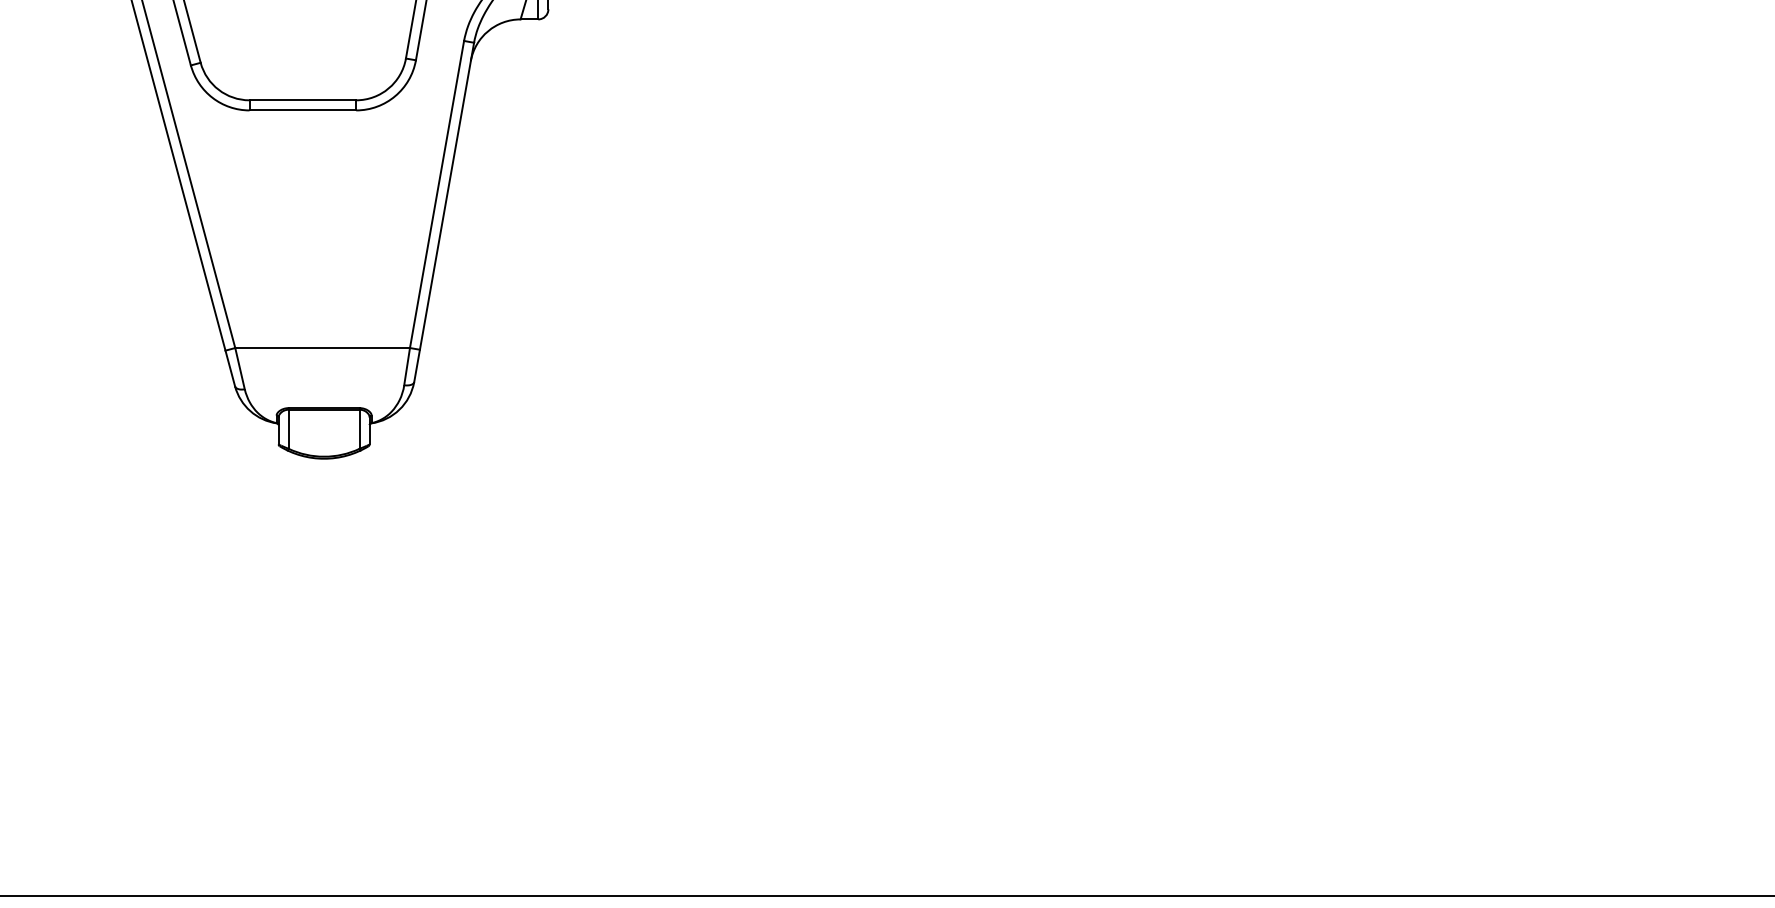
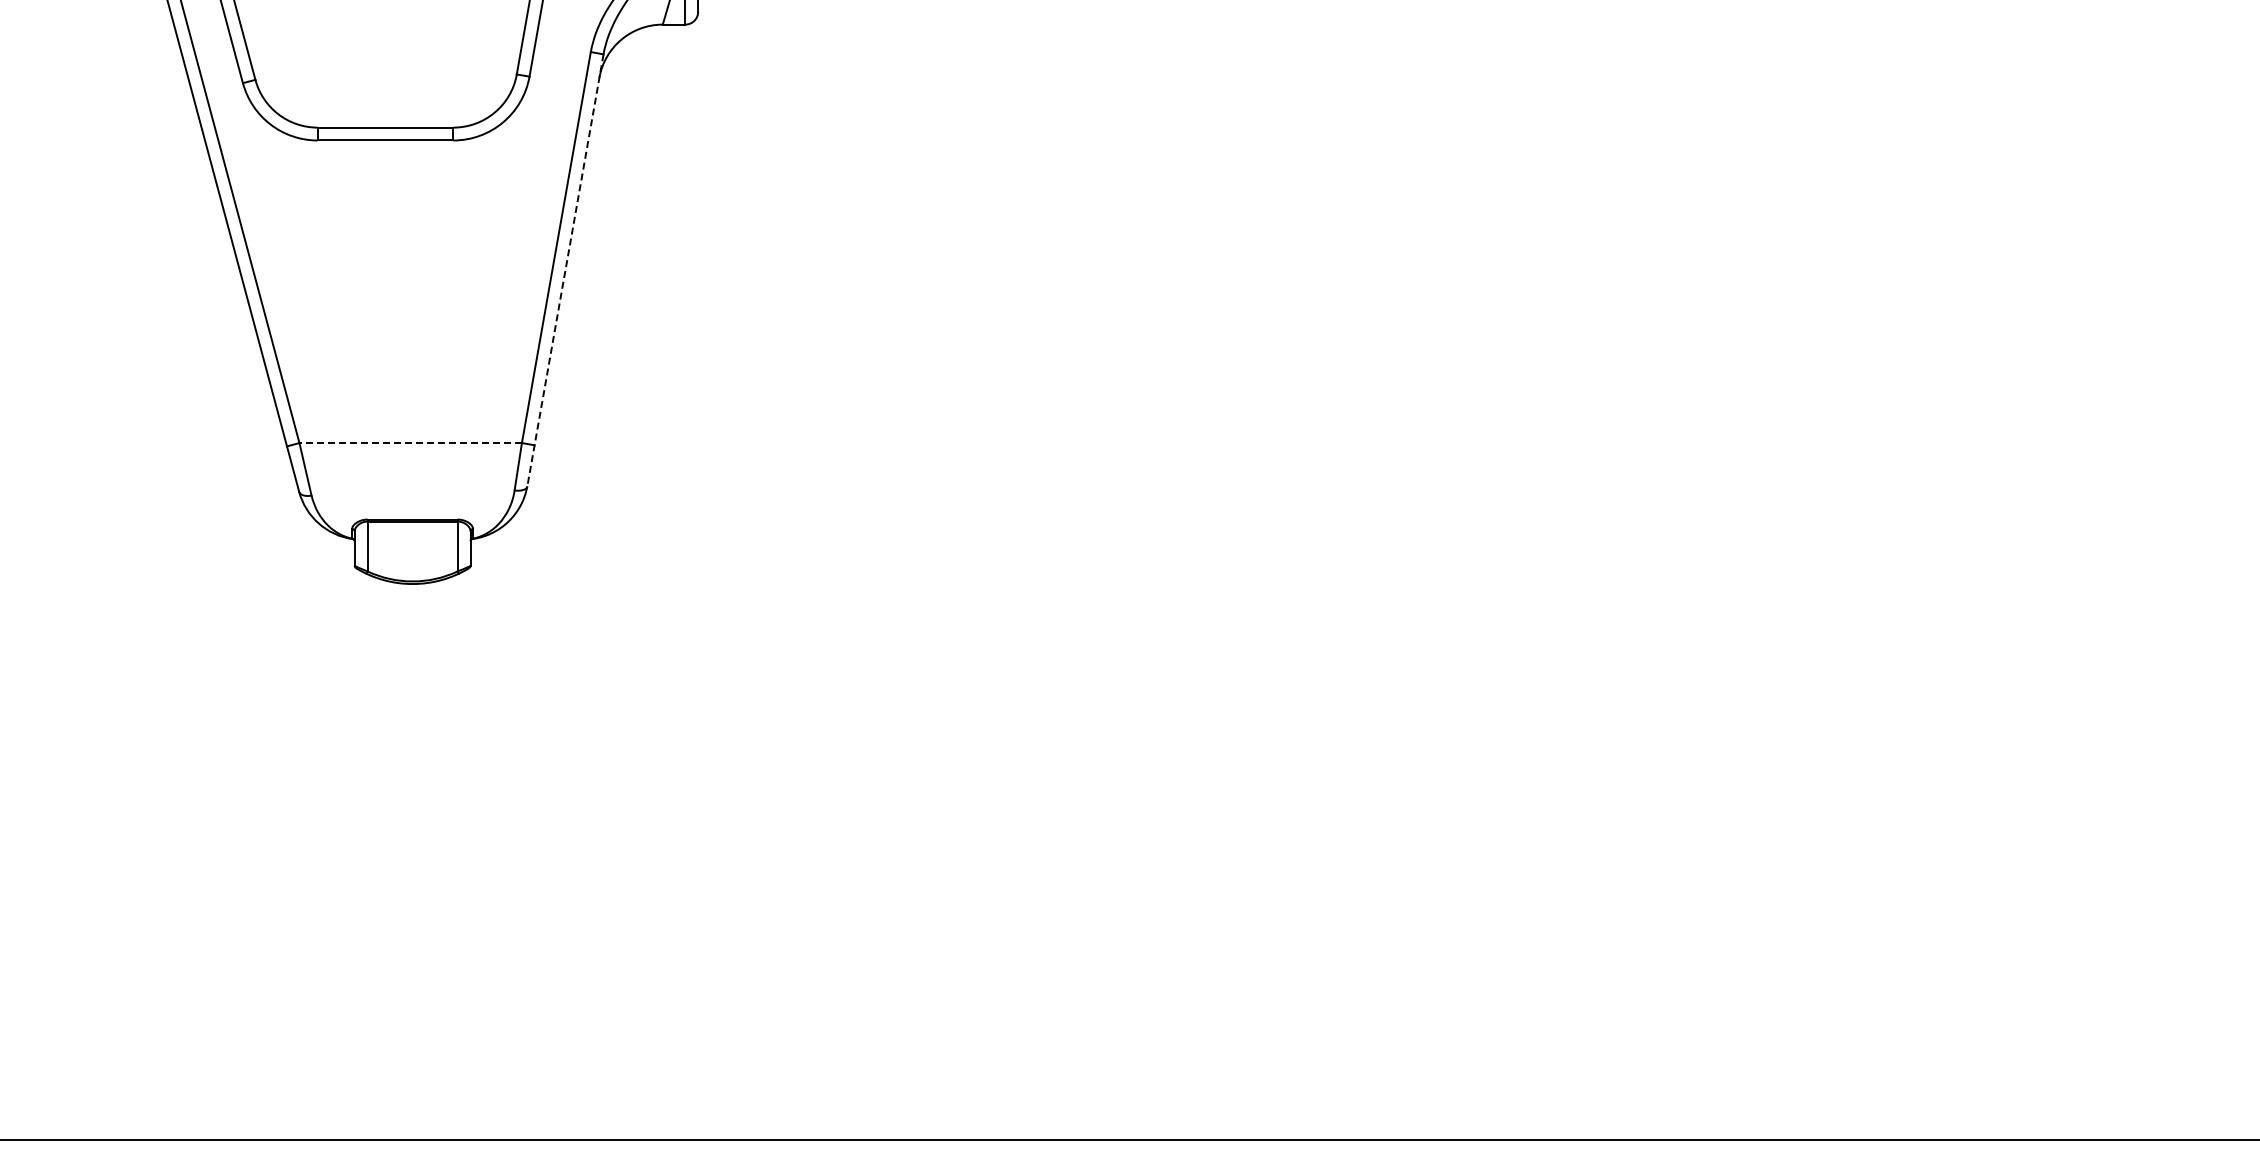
line: (444, 212) -> (565, 270), solid -> dashed
line: (322, 348) -> (410, 443), solid -> dashed

